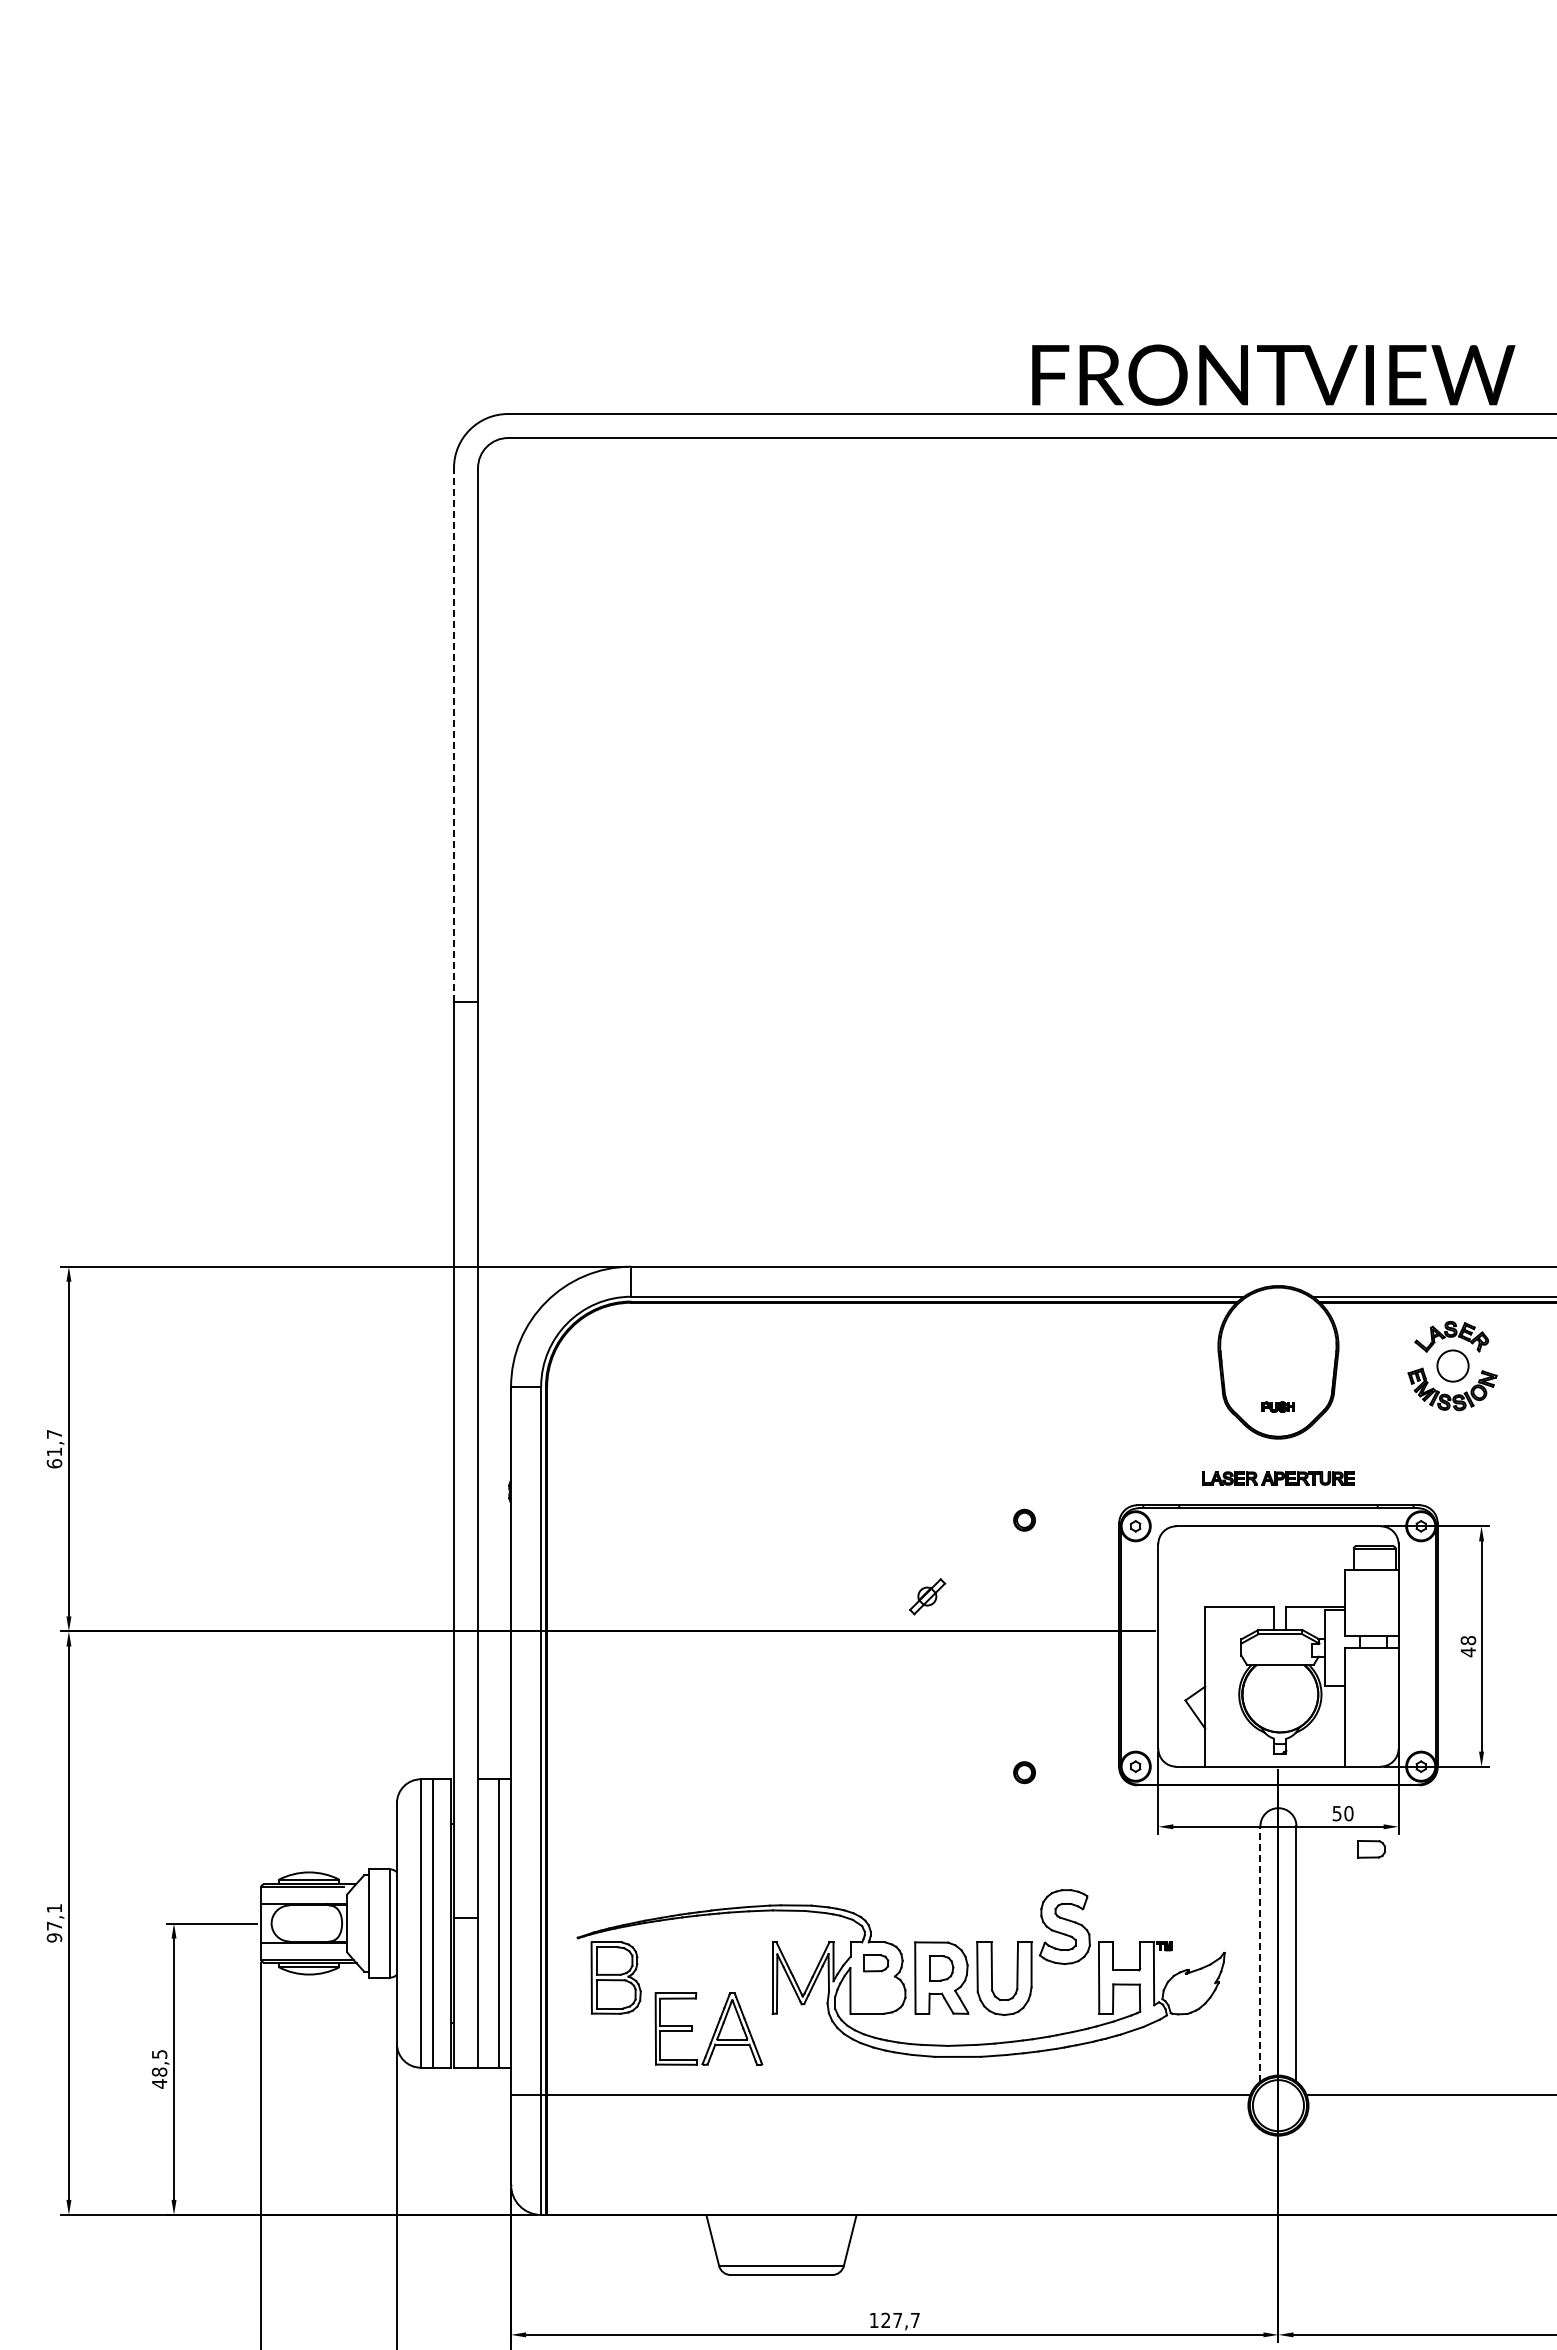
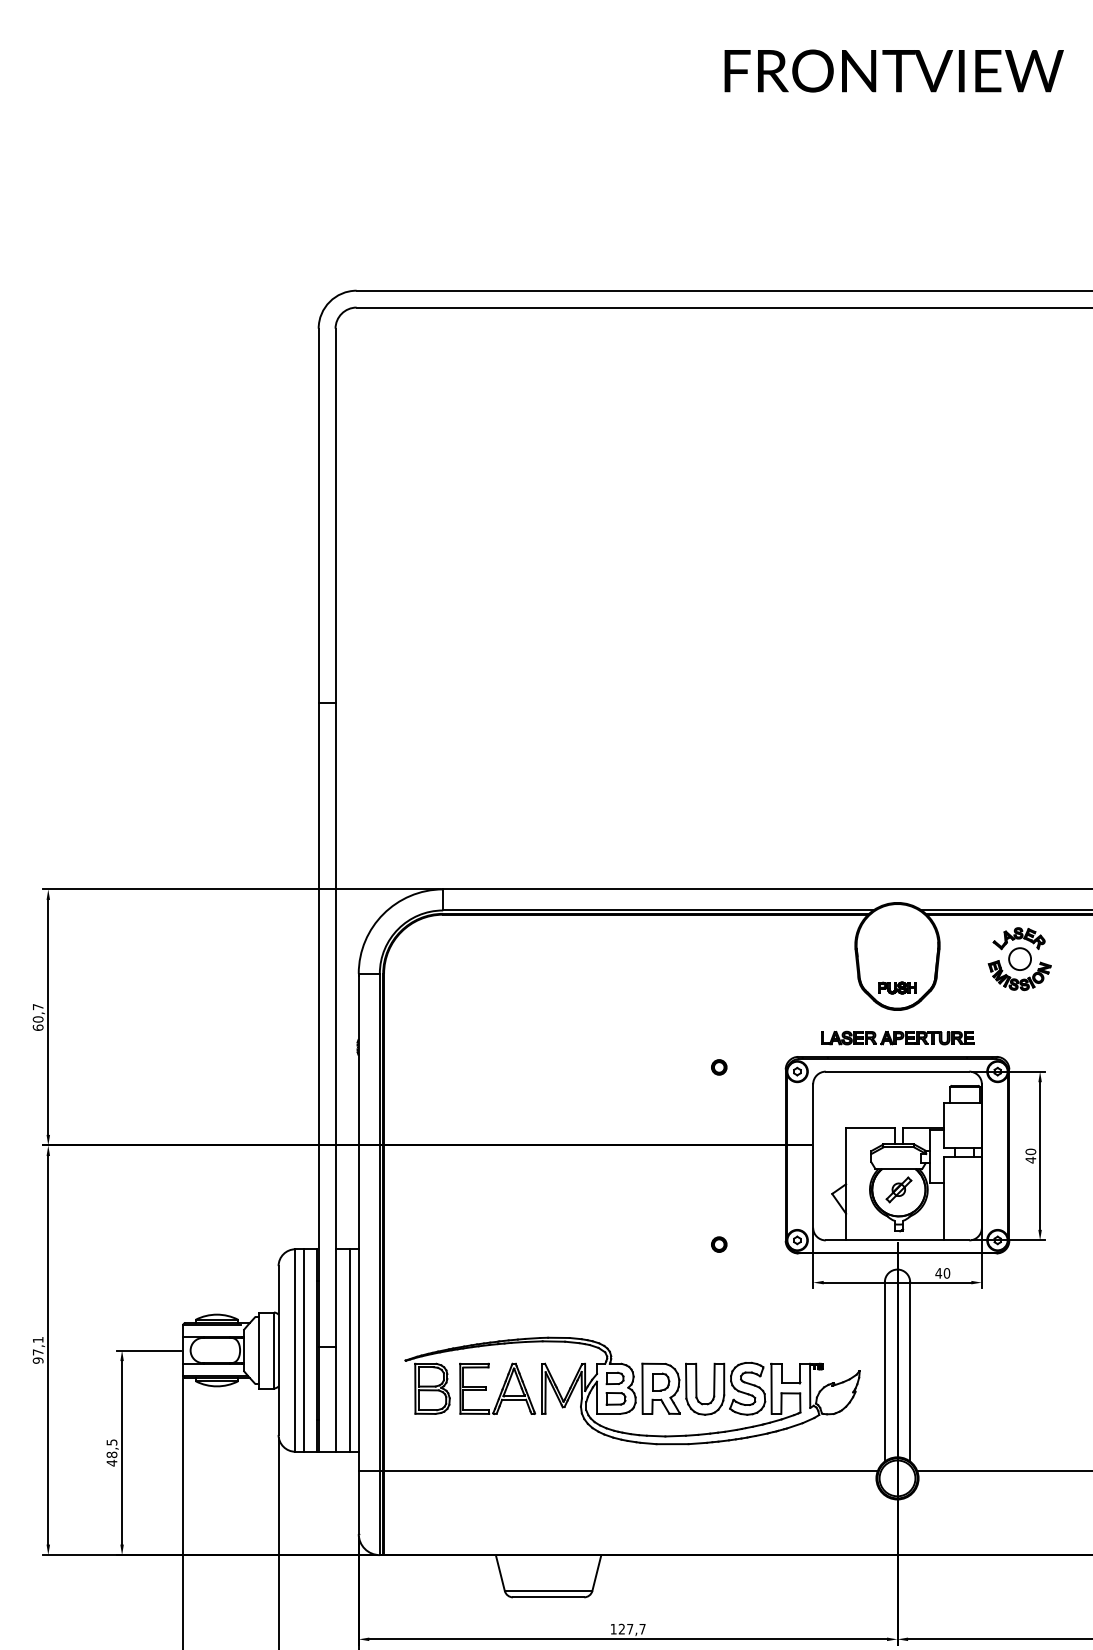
text: (1273, 374) -> (894, 70), moved
line: (454, 734) -> (319, 515), dashed -> solid
part: (1278, 1406) -> (897, 987), size x1.67
text: (54, 1451) -> (38, 1019), 61,7 -> 60,7
part: (1278, 1478) -> (897, 1038), size x1.43
part: (927, 1596) -> (898, 1189), moved
text: (1468, 1640) -> (1030, 1151), 48 -> 40
text: (1336, 1813) -> (938, 1273), 50 -> 40
part: (1371, 1849) -> (616, 1398), moved
part: (1064, 1926) -> (747, 1388), moved
line: (1260, 1953) -> (884, 1371), dashed -> solid
part: (714, 2030) -> (501, 1389), moved

